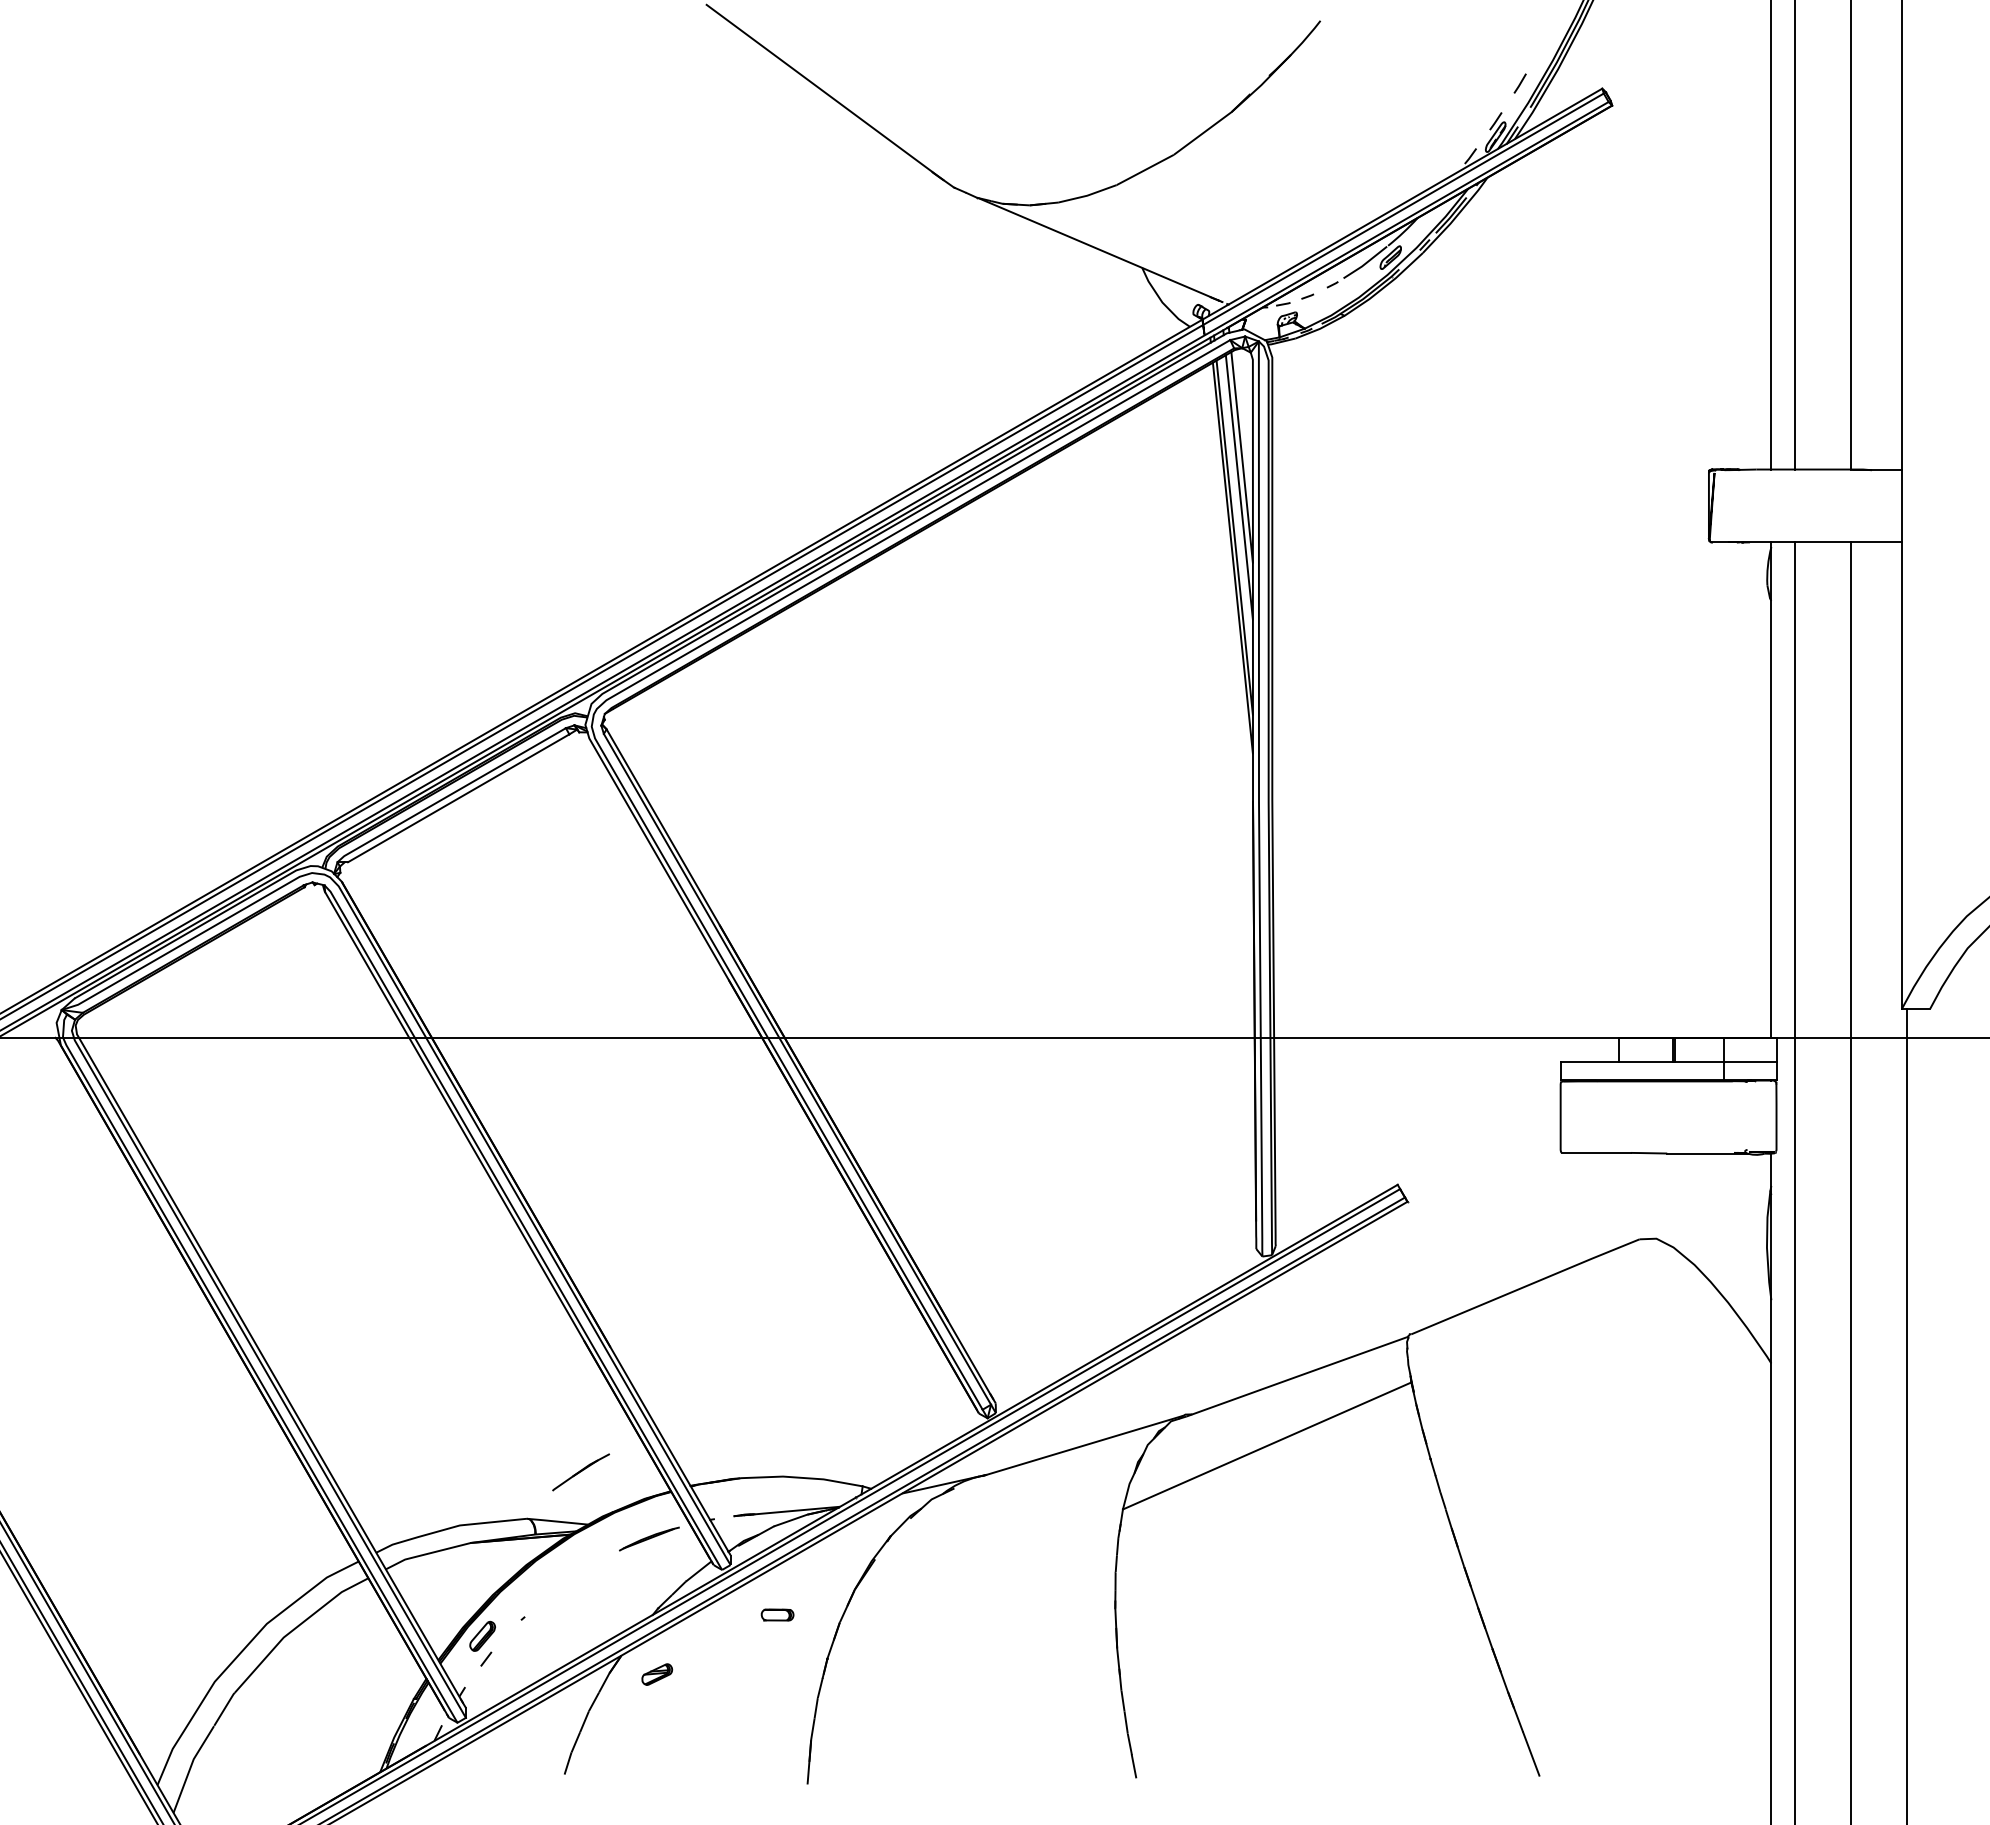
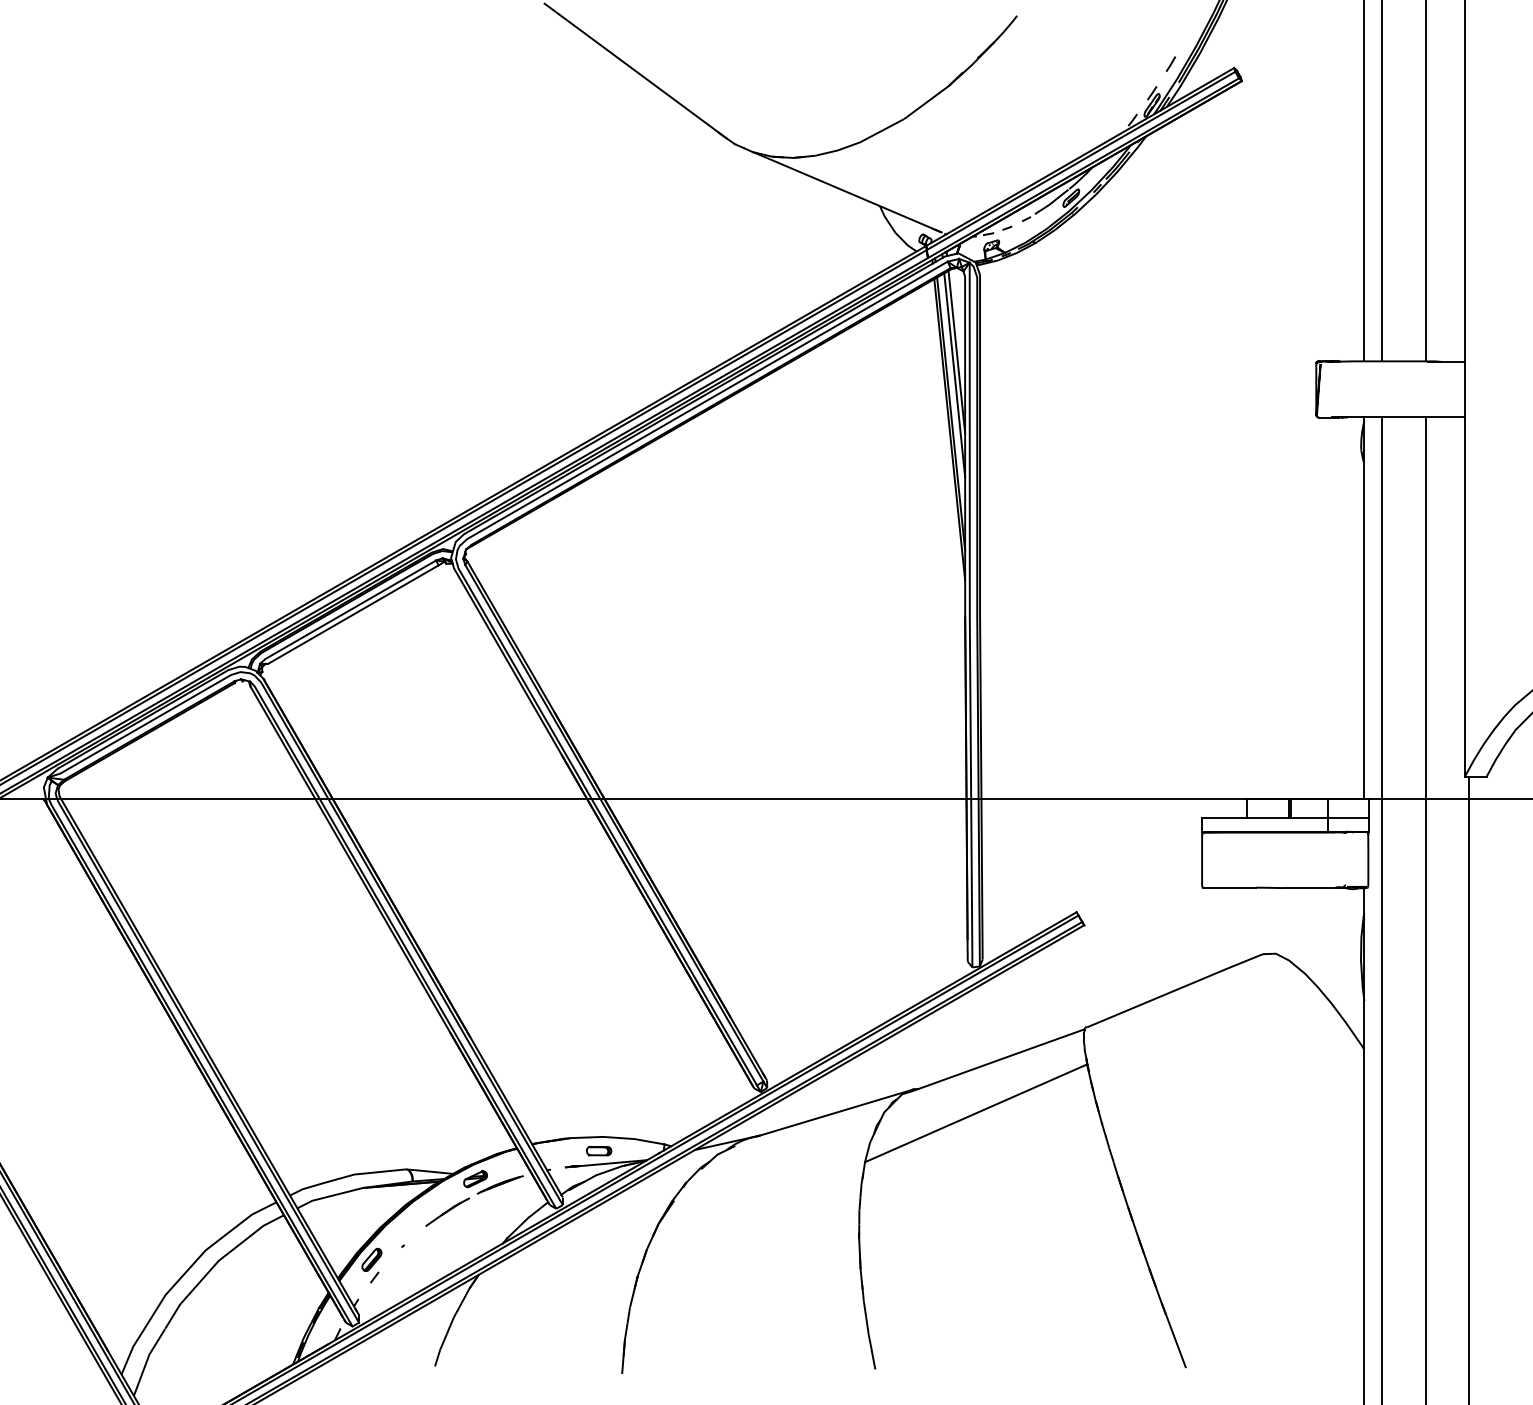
part: (580, 1472) -> (447, 1212), moved
part: (777, 1614) -> (599, 1150), moved
part: (657, 1674) -> (475, 1179), moved

